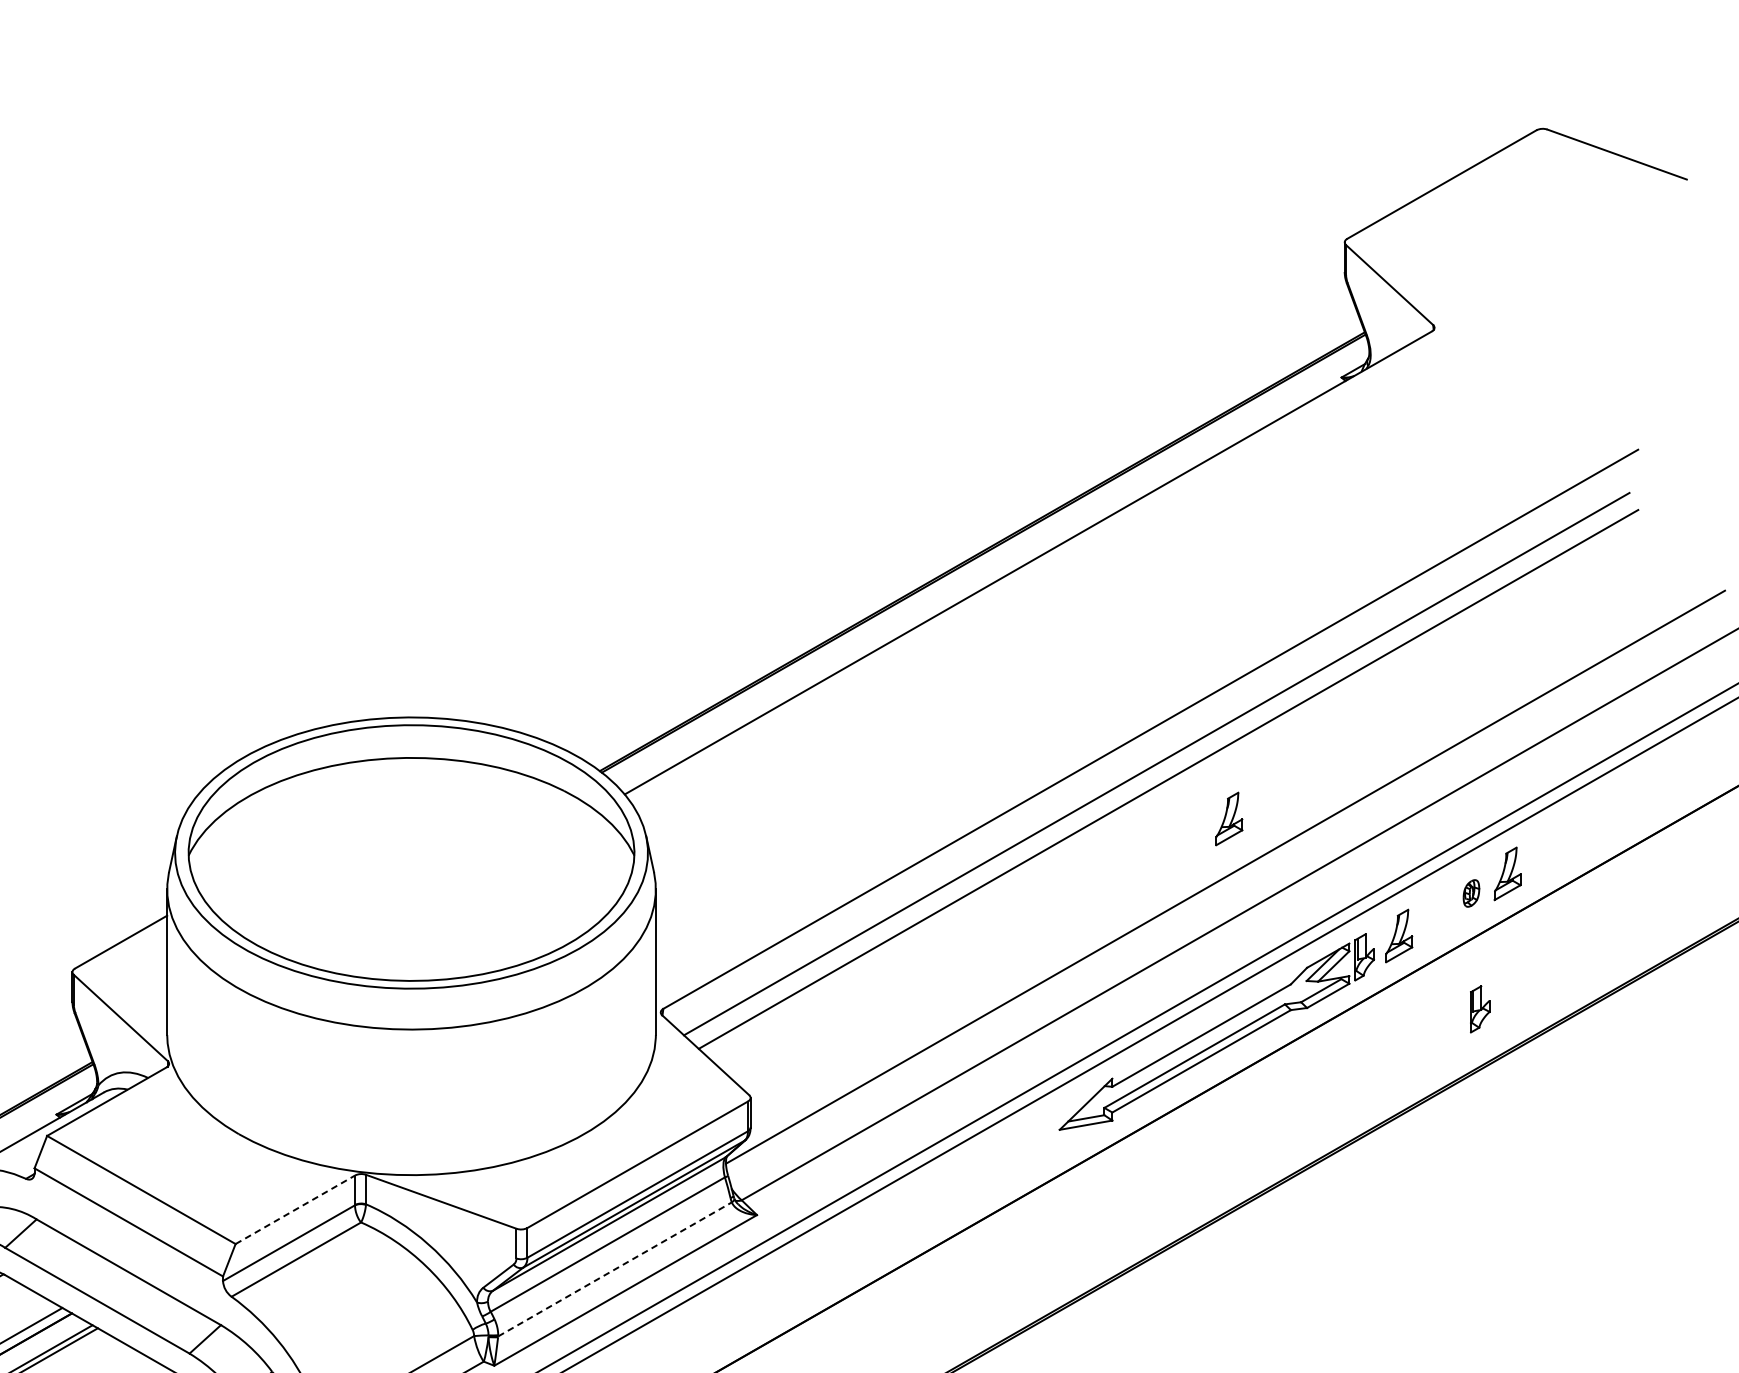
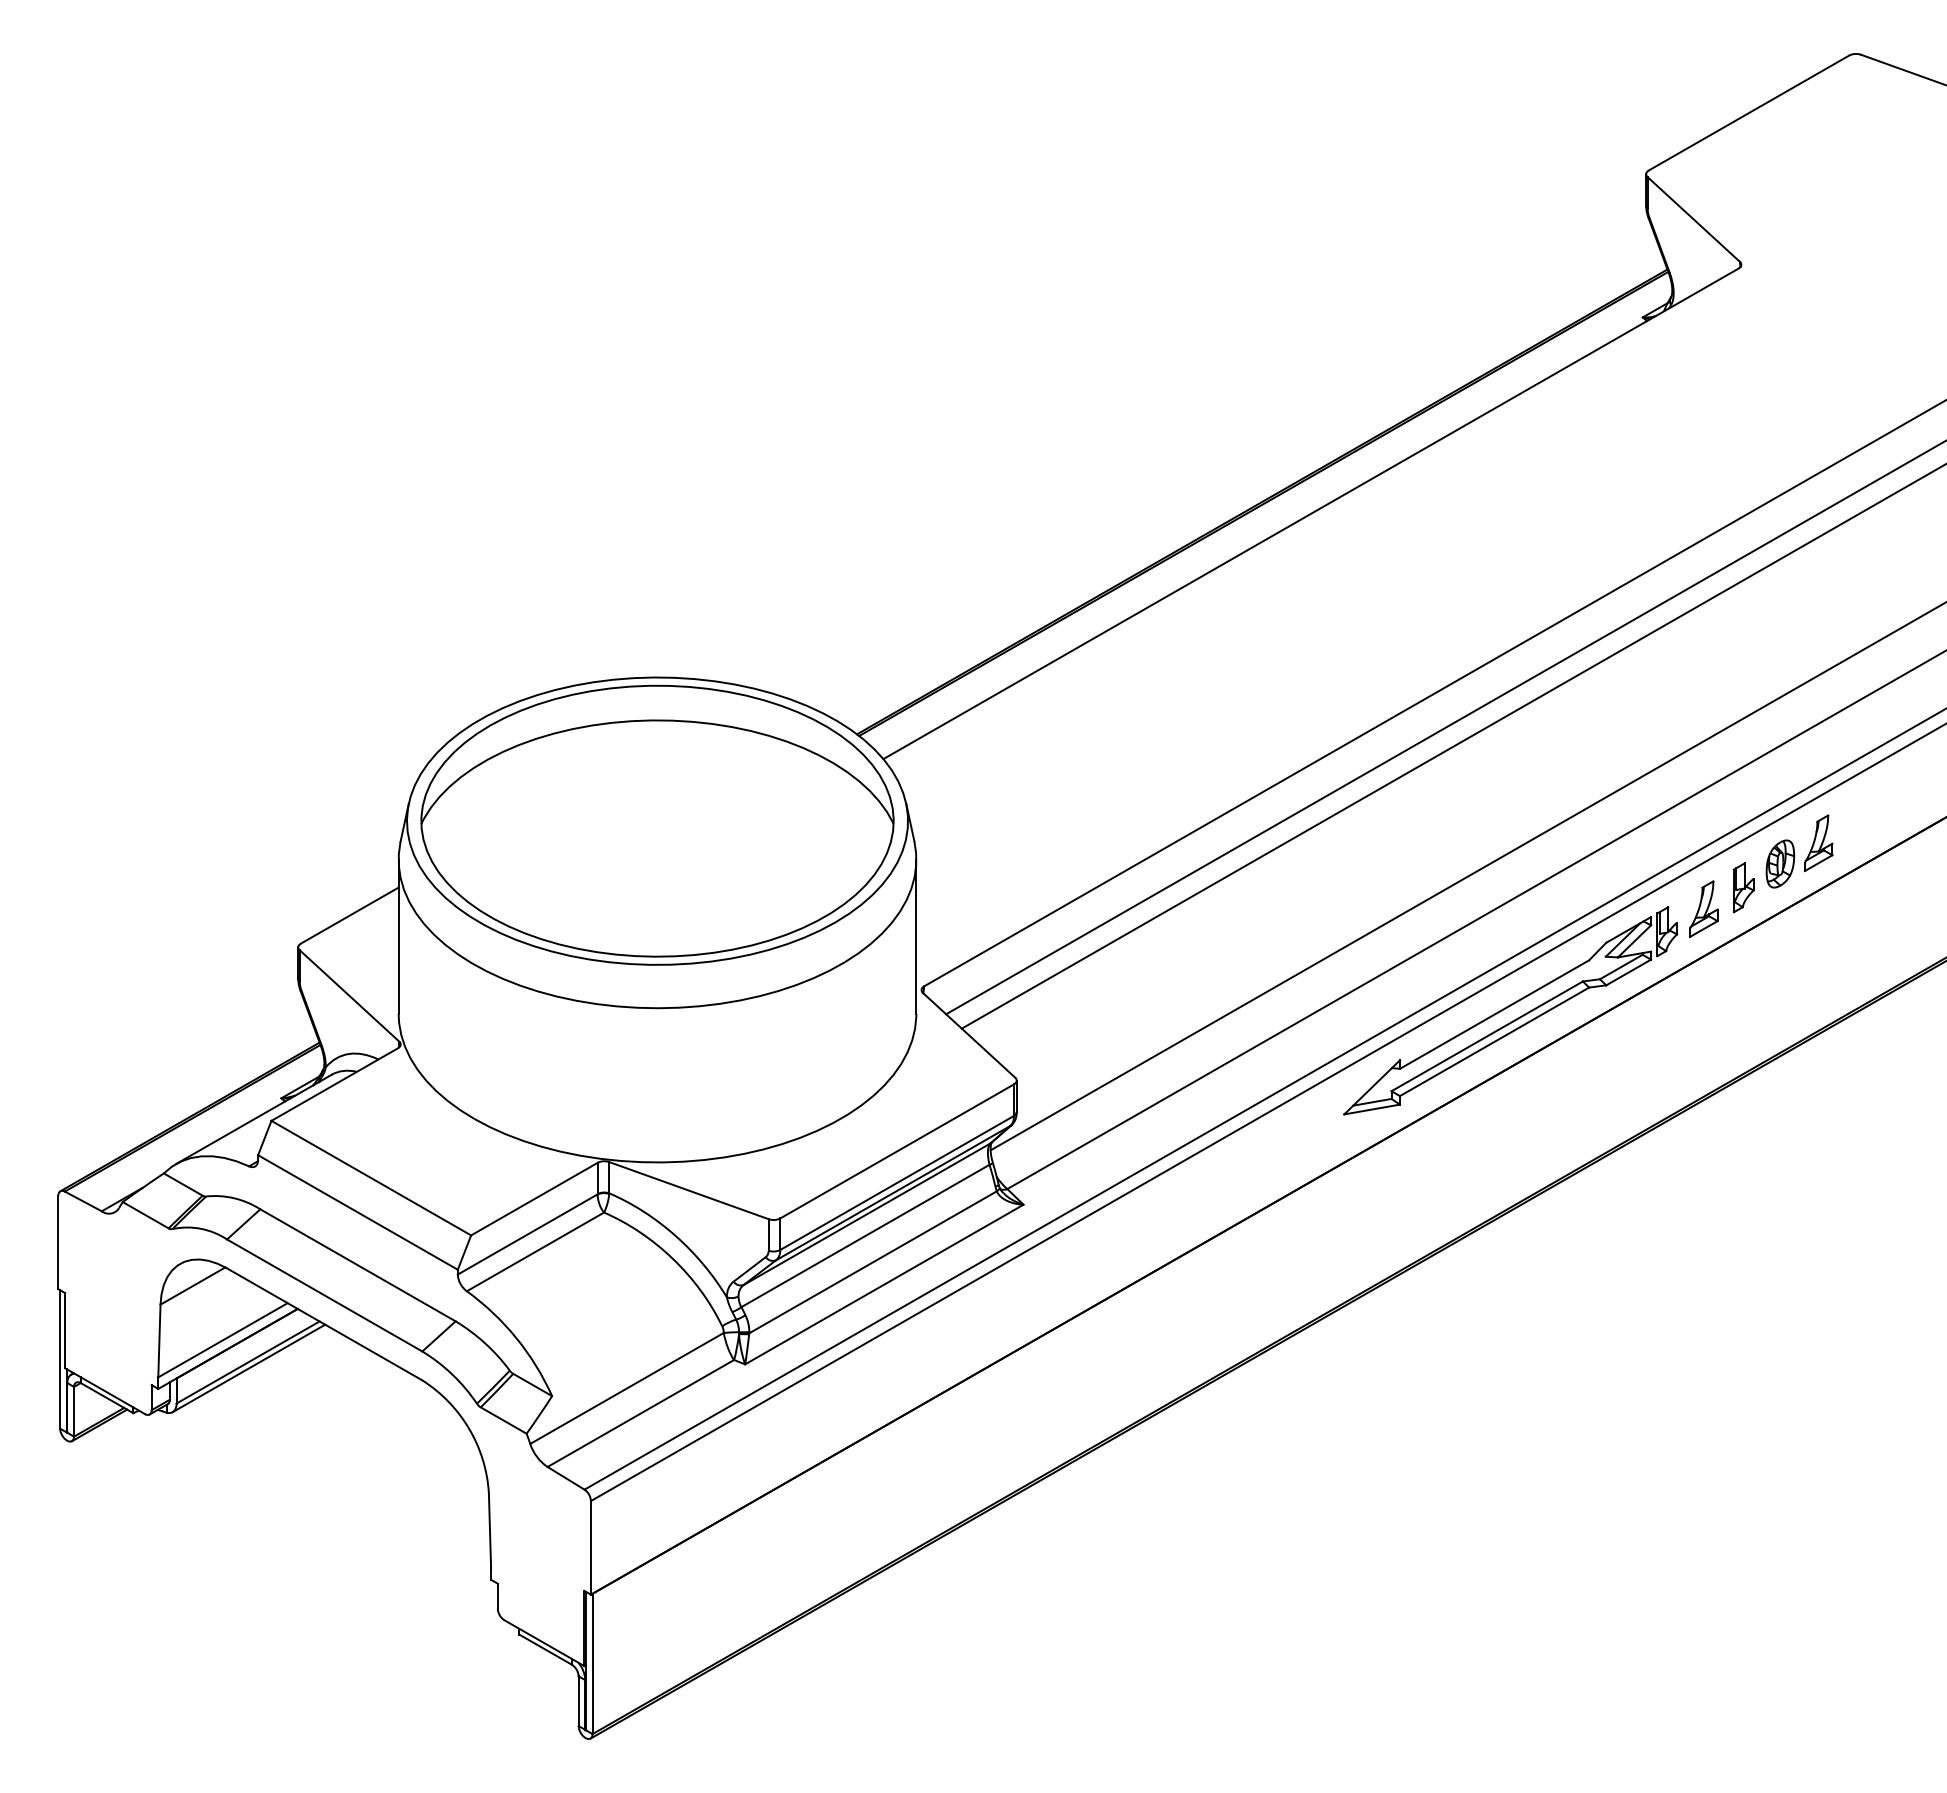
part: (1228, 818) -> (1523, 784), removed
part: (1471, 892) -> (1780, 863), size x1.67
part: (1480, 1009) -> (1743, 887), moved
line: (295, 1210) -> (534, 1199), dashed -> solid
line: (615, 1269) -> (873, 1262), dashed -> solid

